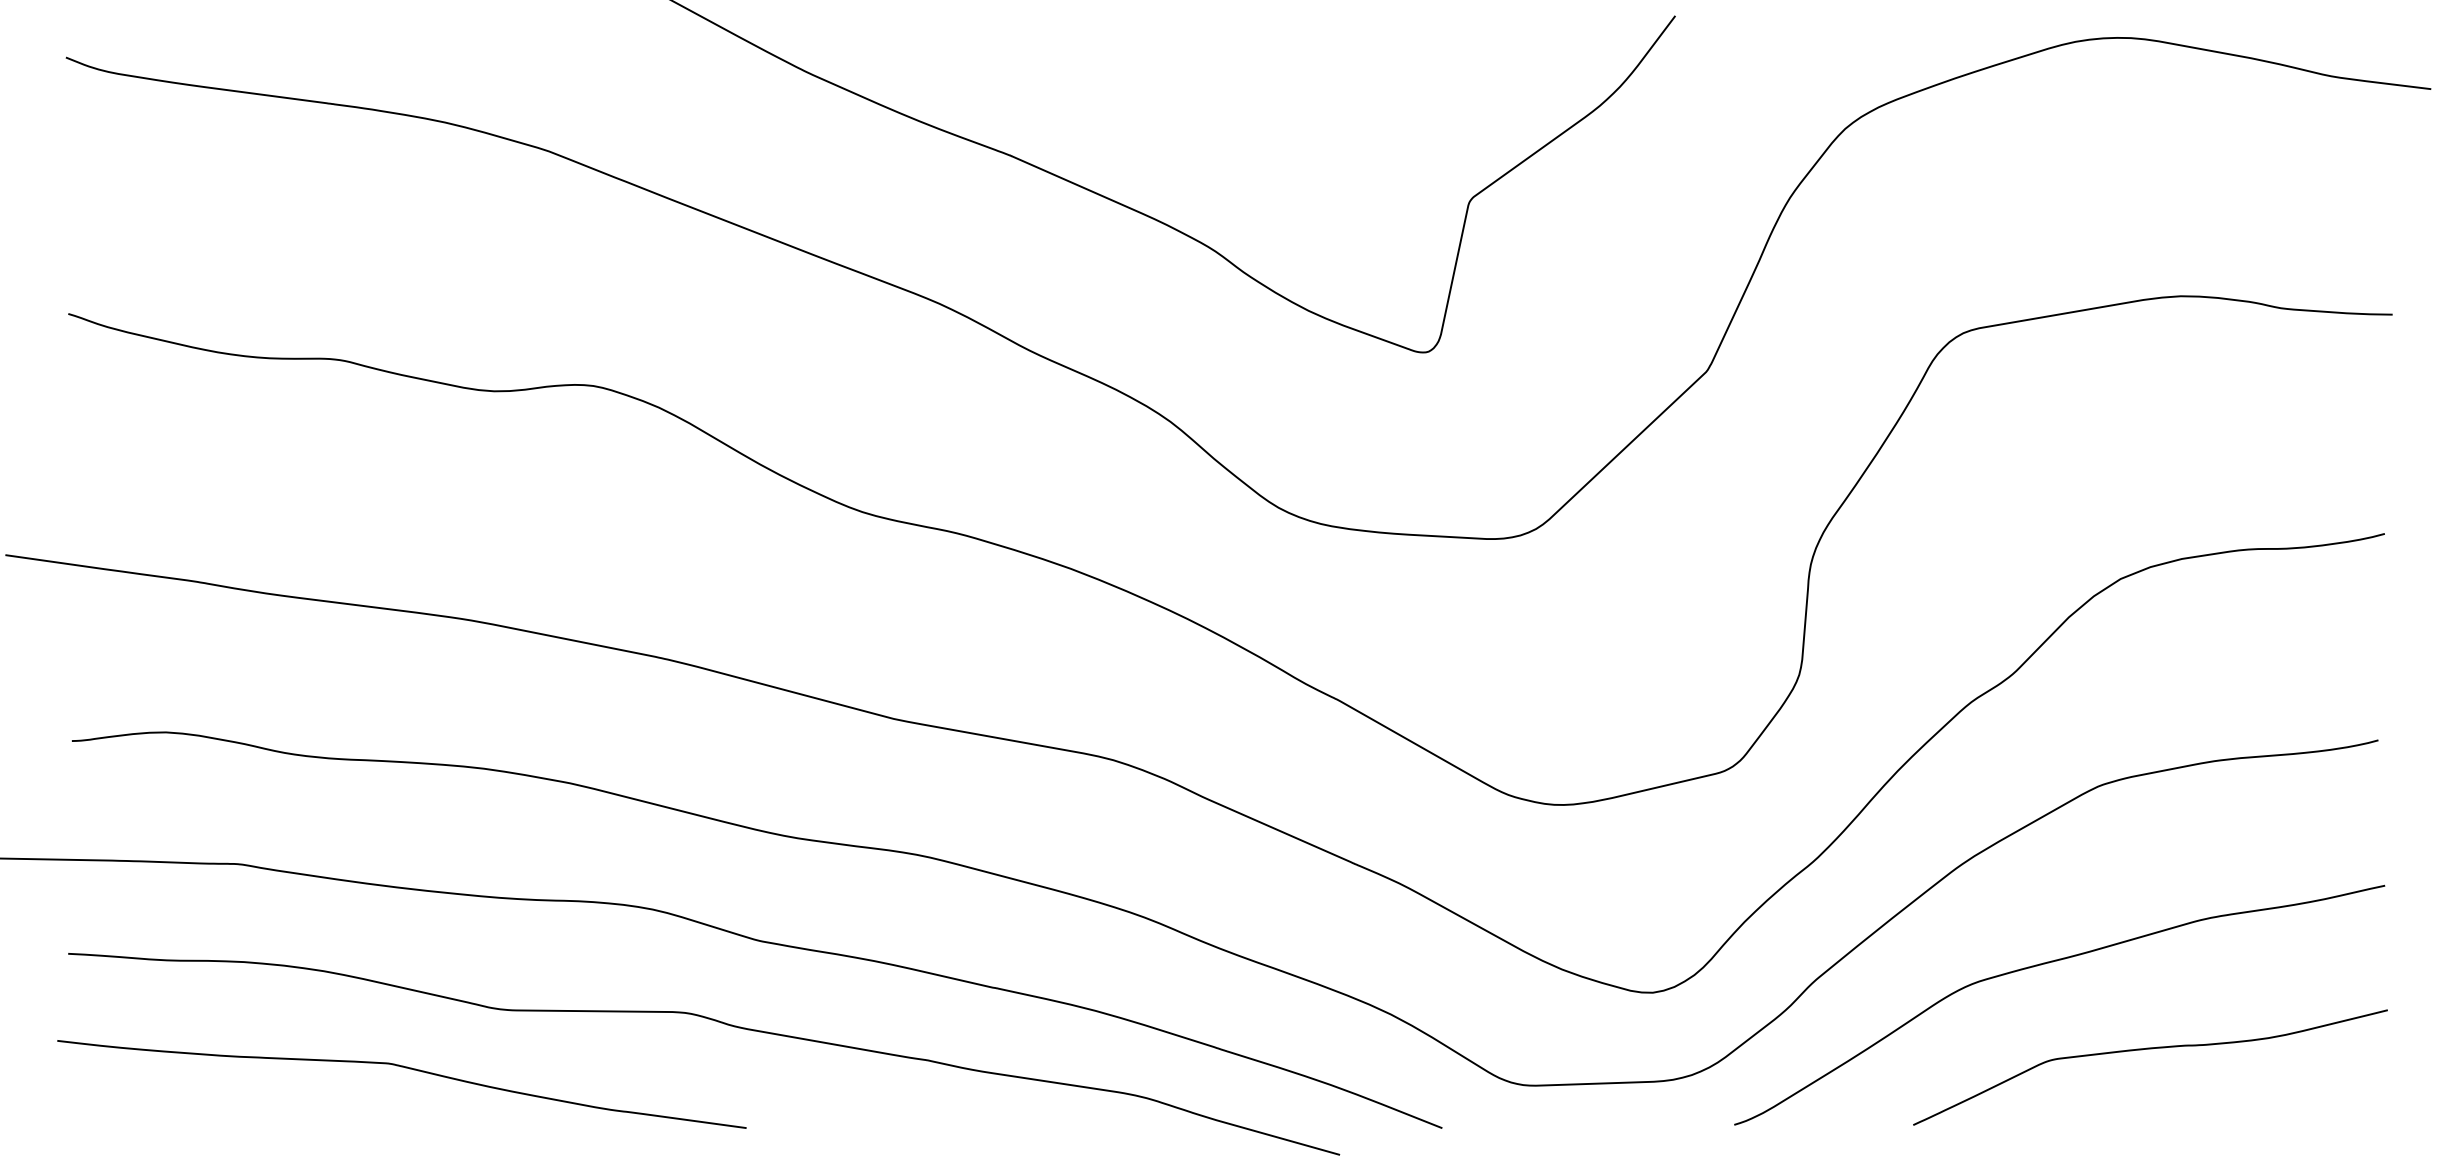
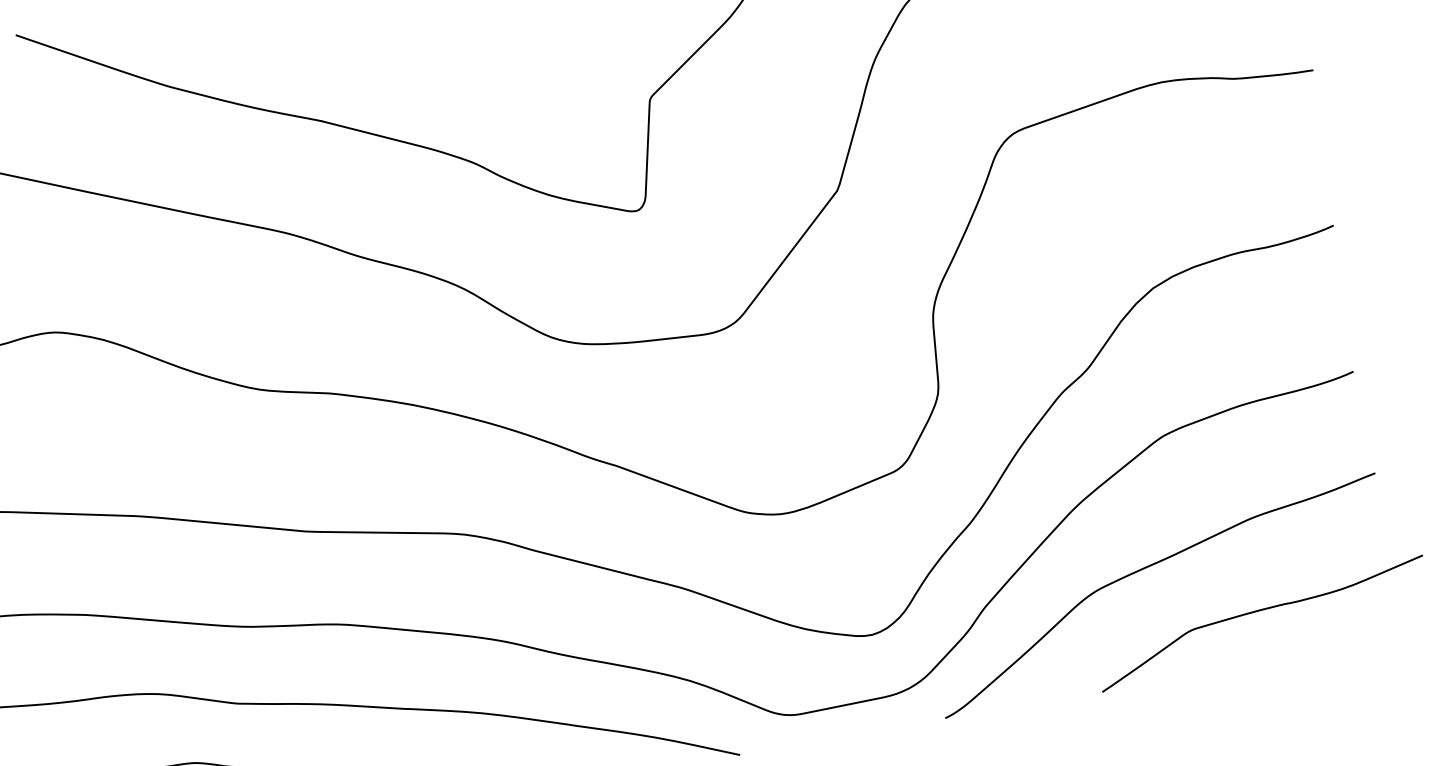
curve: (2150, 1049) -> (1260, 610), moved

